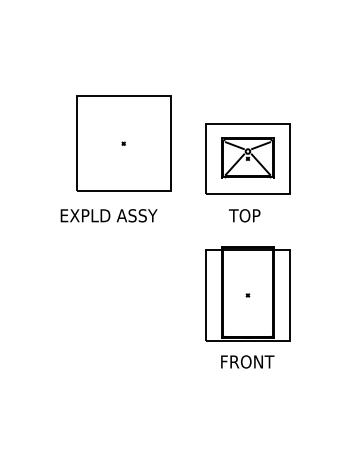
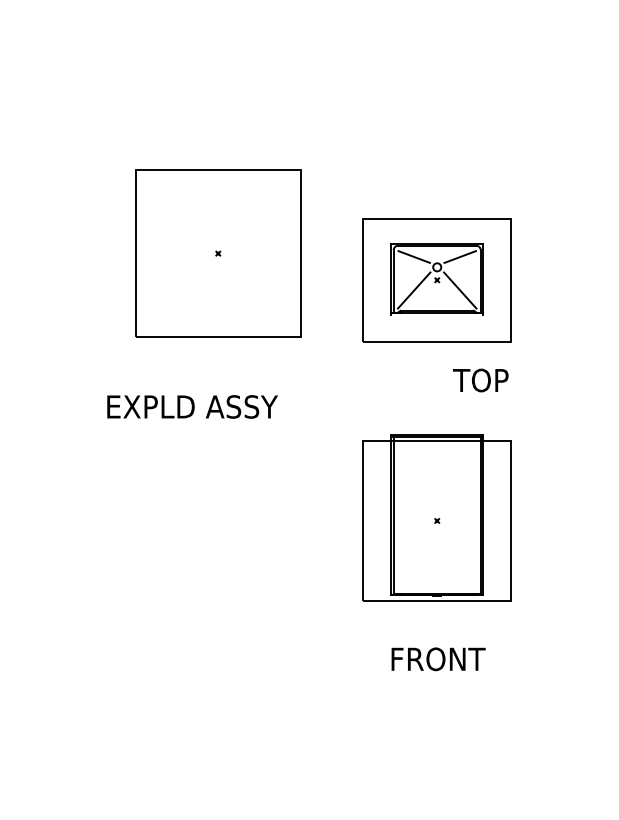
text: (108, 215) -> (191, 406), moved
text: (244, 215) -> (480, 380), moved
text: (247, 361) -> (438, 658), moved

